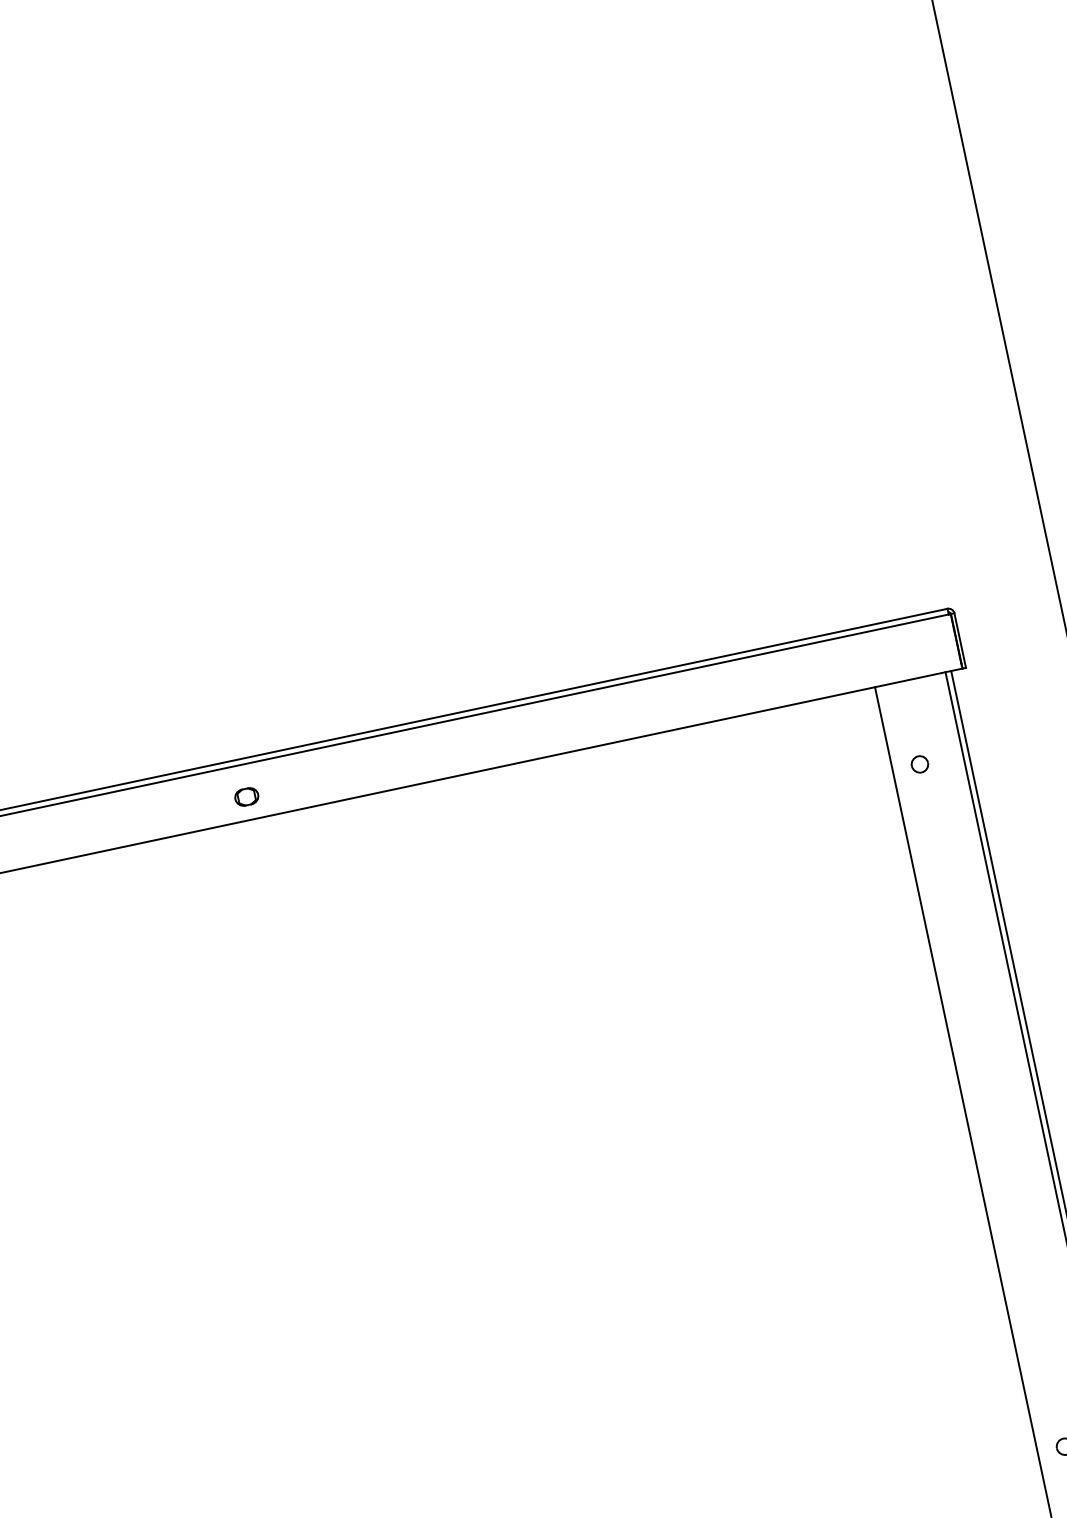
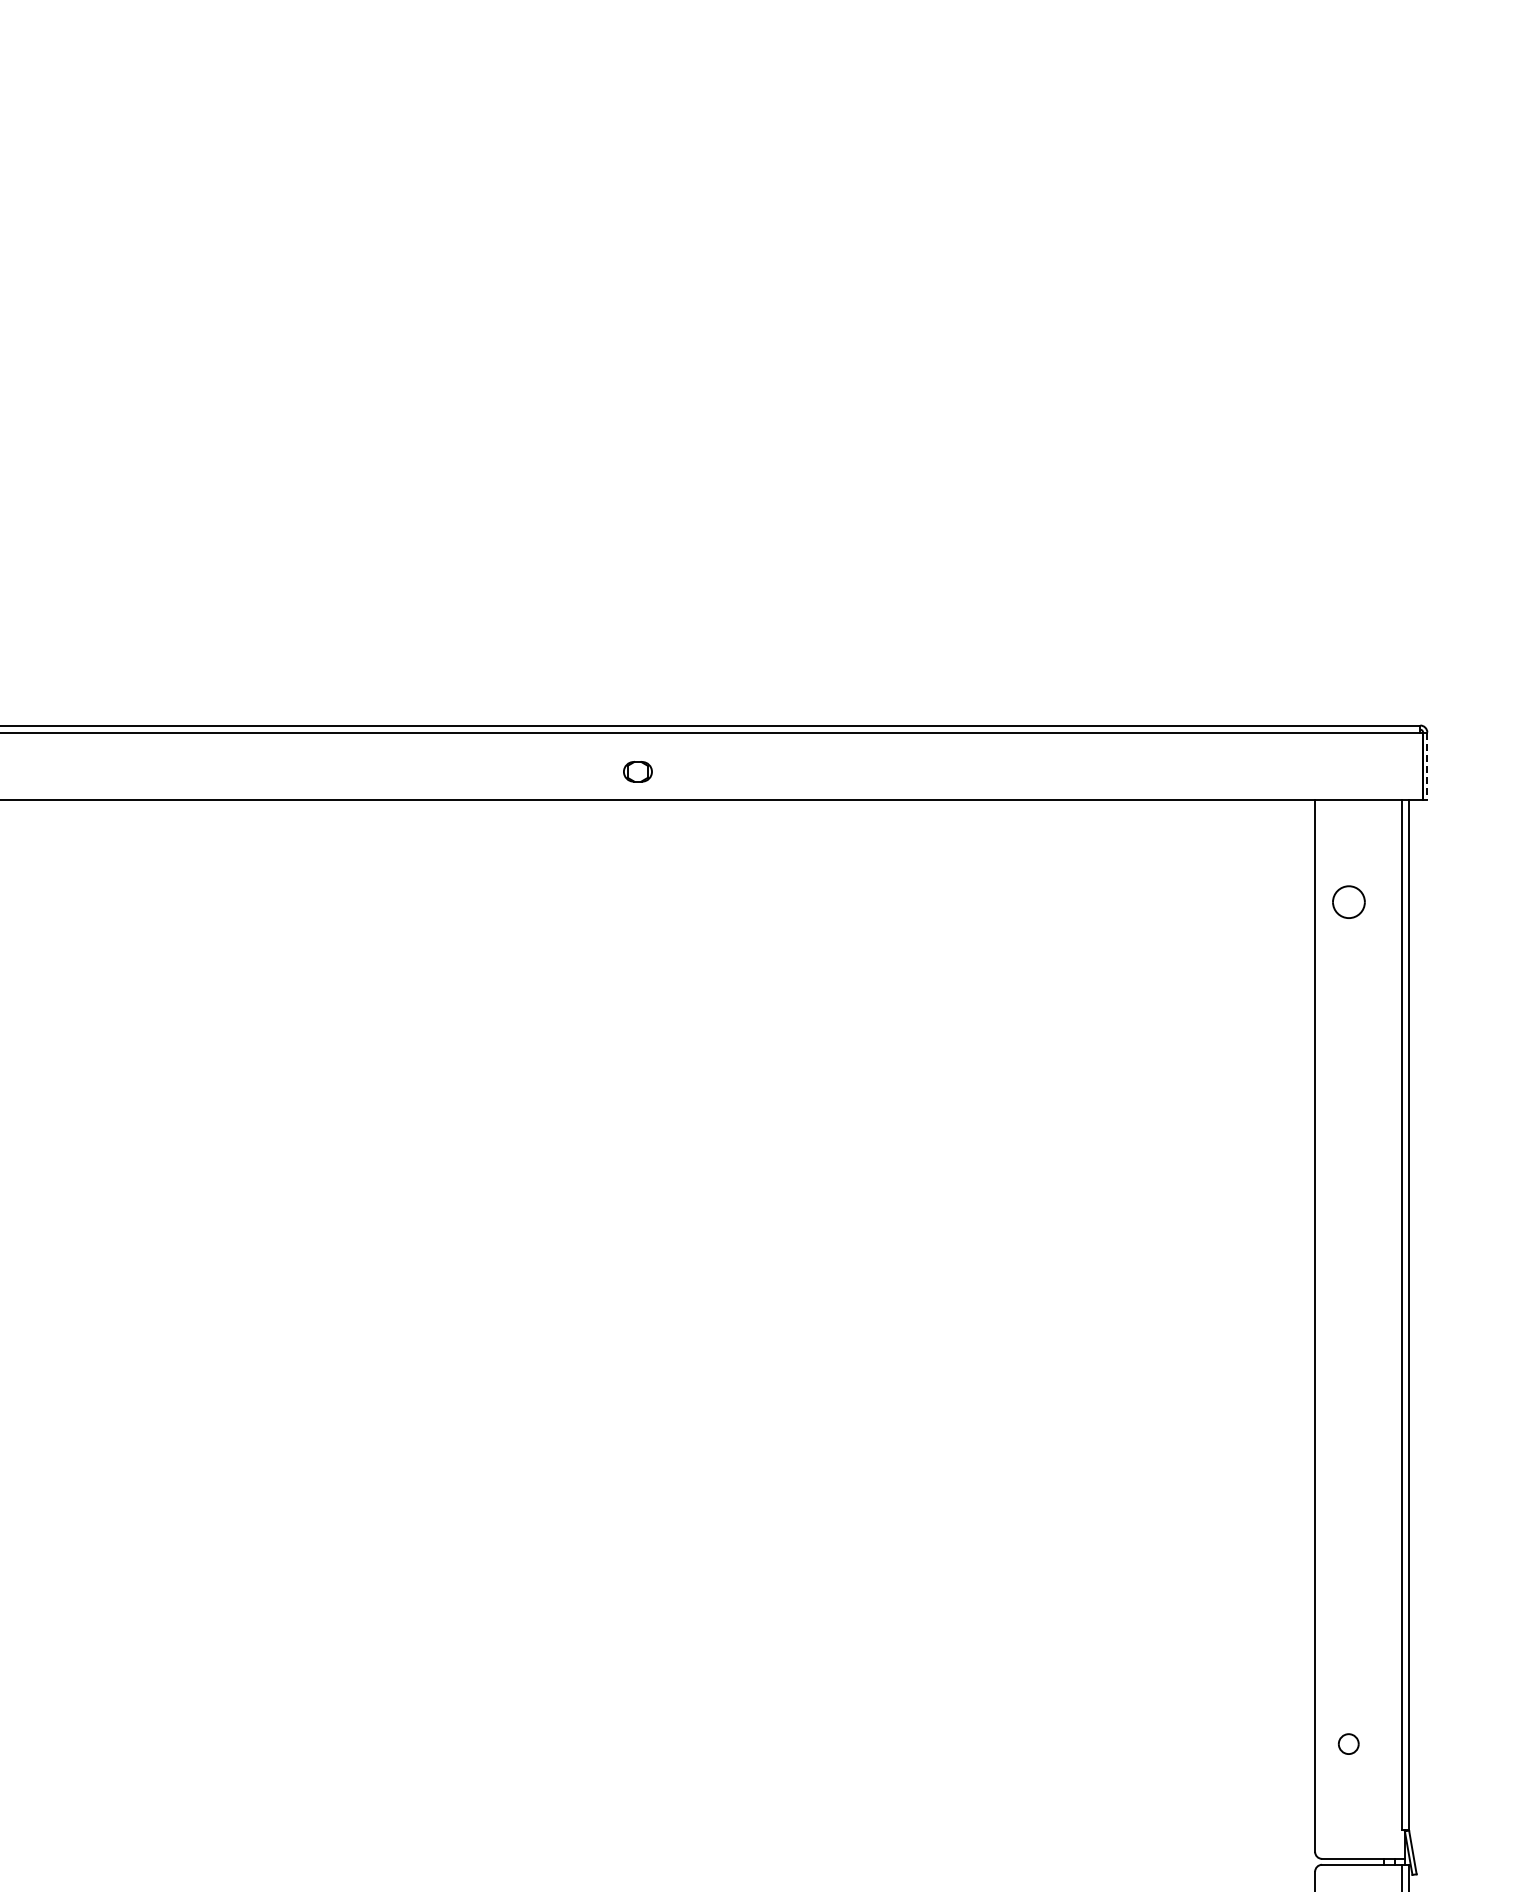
line: (960, 640) -> (1427, 766), solid -> dashed
part: (919, 764) -> (1348, 902), size x1.6
part: (246, 796) -> (637, 771), moved

